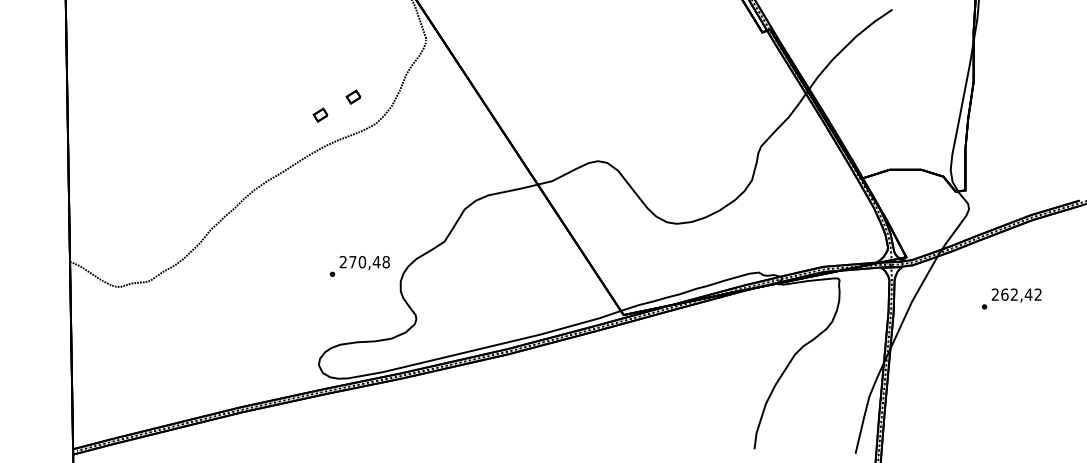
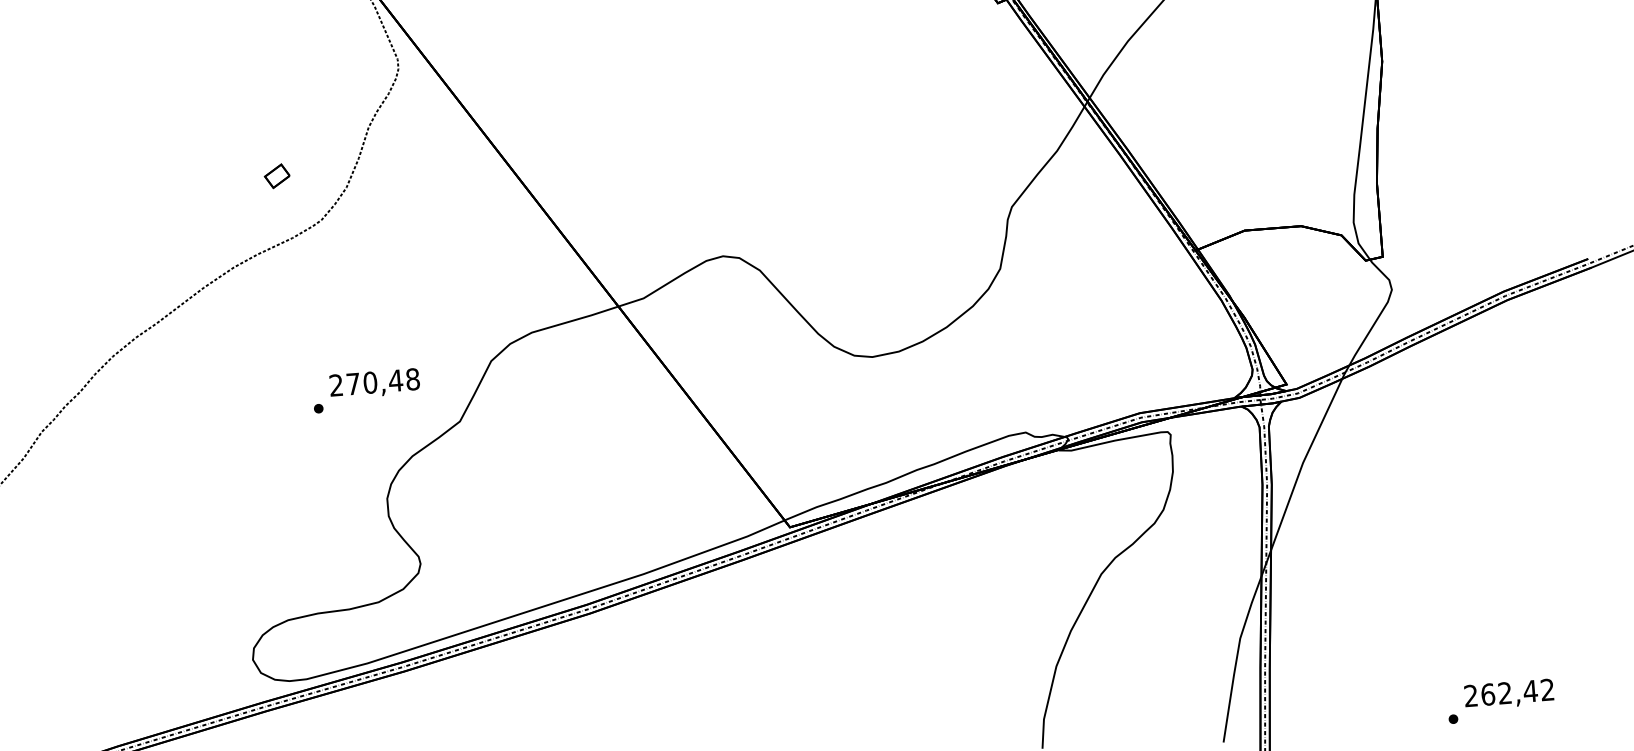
part: (320, 114) -> (220, 211), removed
text: (359, 266) -> (365, 390), moved
text: (1011, 298) -> (1500, 700), moved

